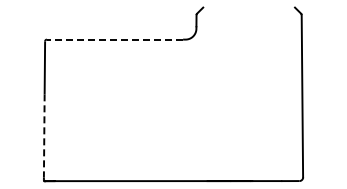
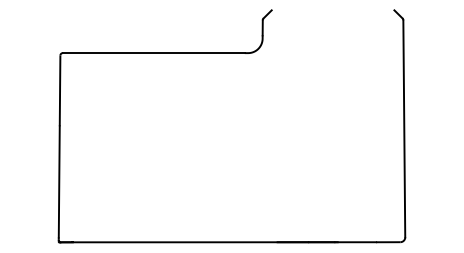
line: (114, 39) -> (153, 52), dashed -> solid
line: (44, 135) -> (59, 181), dashed -> solid

